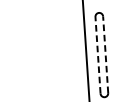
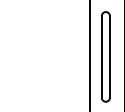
line: (97, 54) -> (101, 56), dashed -> solid
line: (105, 54) -> (109, 56), dashed -> solid

